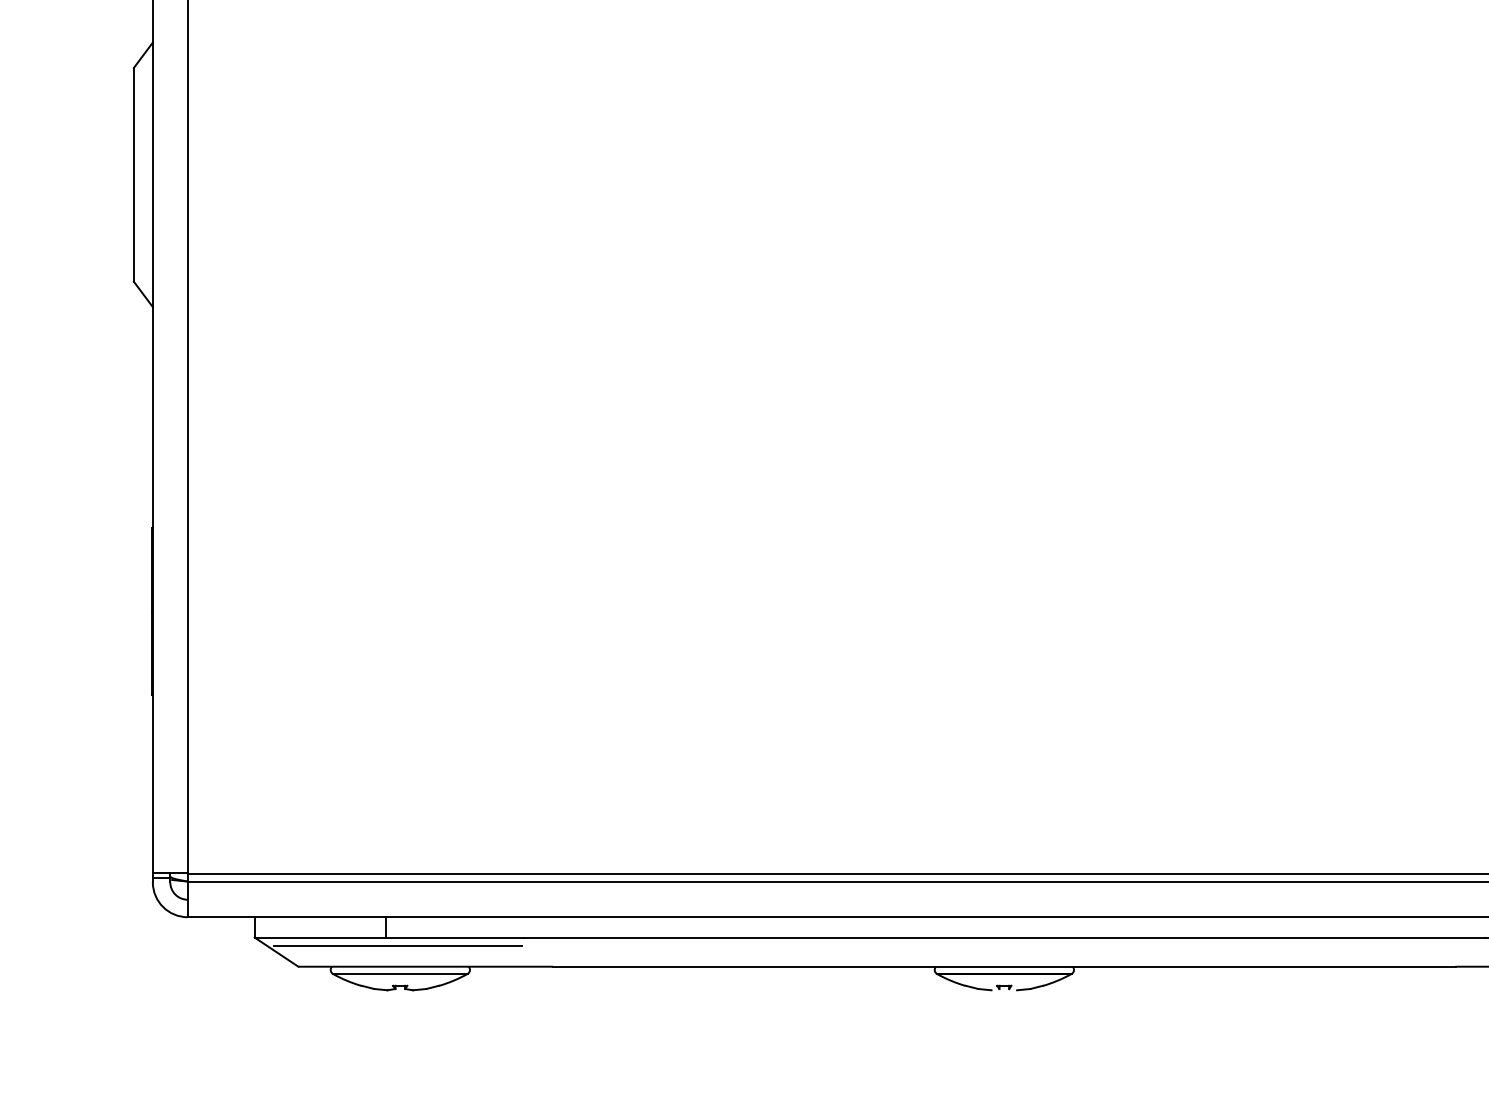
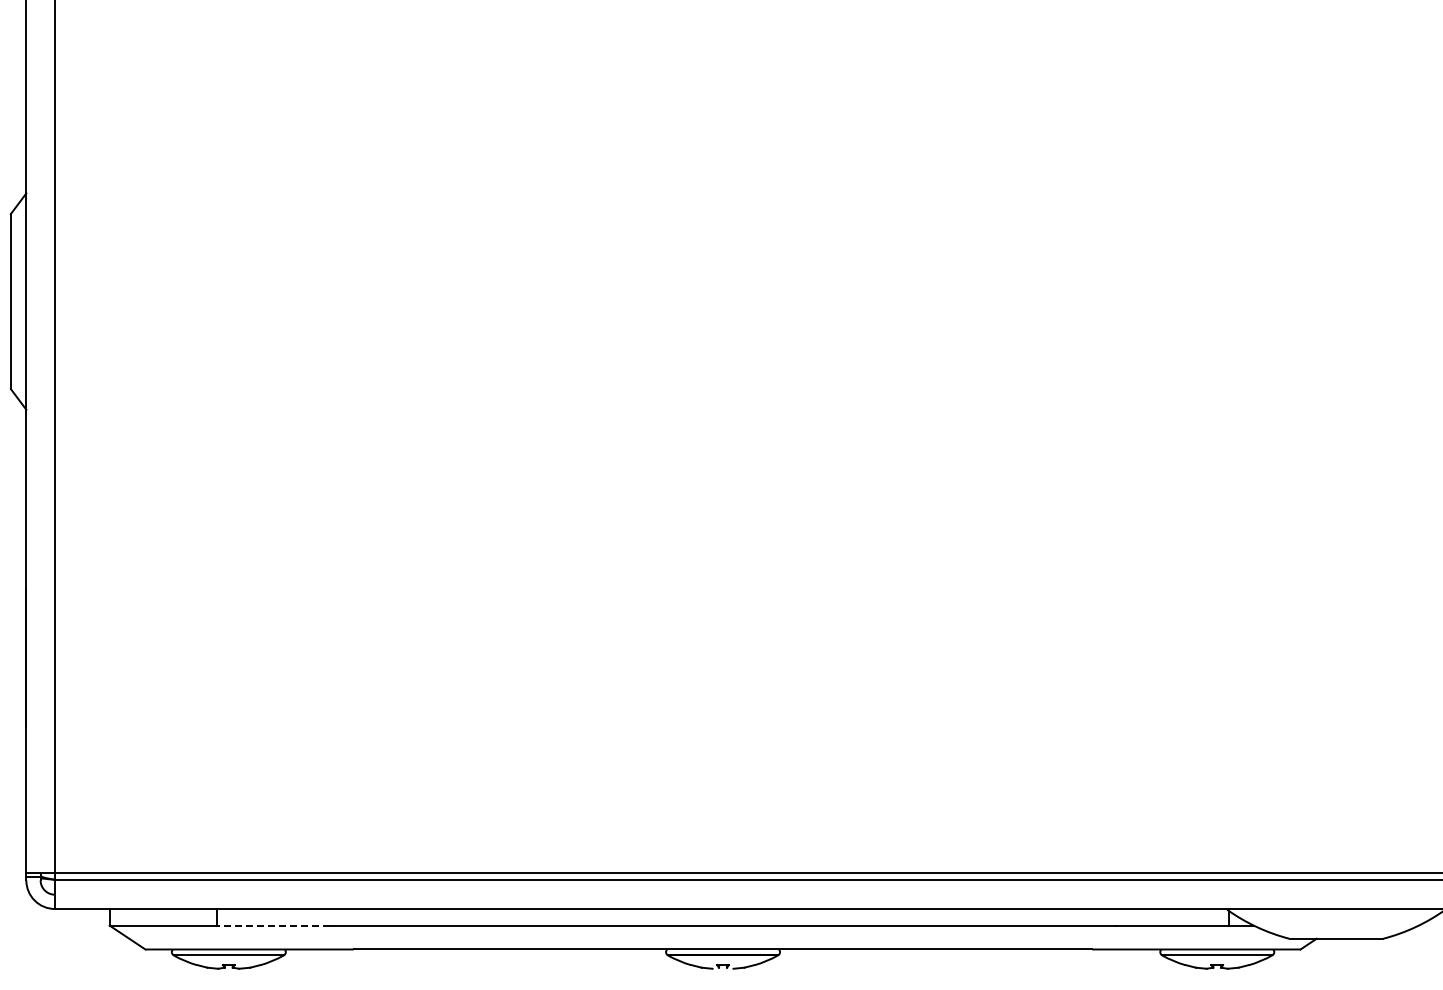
line: (454, 937) -> (273, 925), solid -> dashed
line: (397, 945) -> (226, 932), removed

